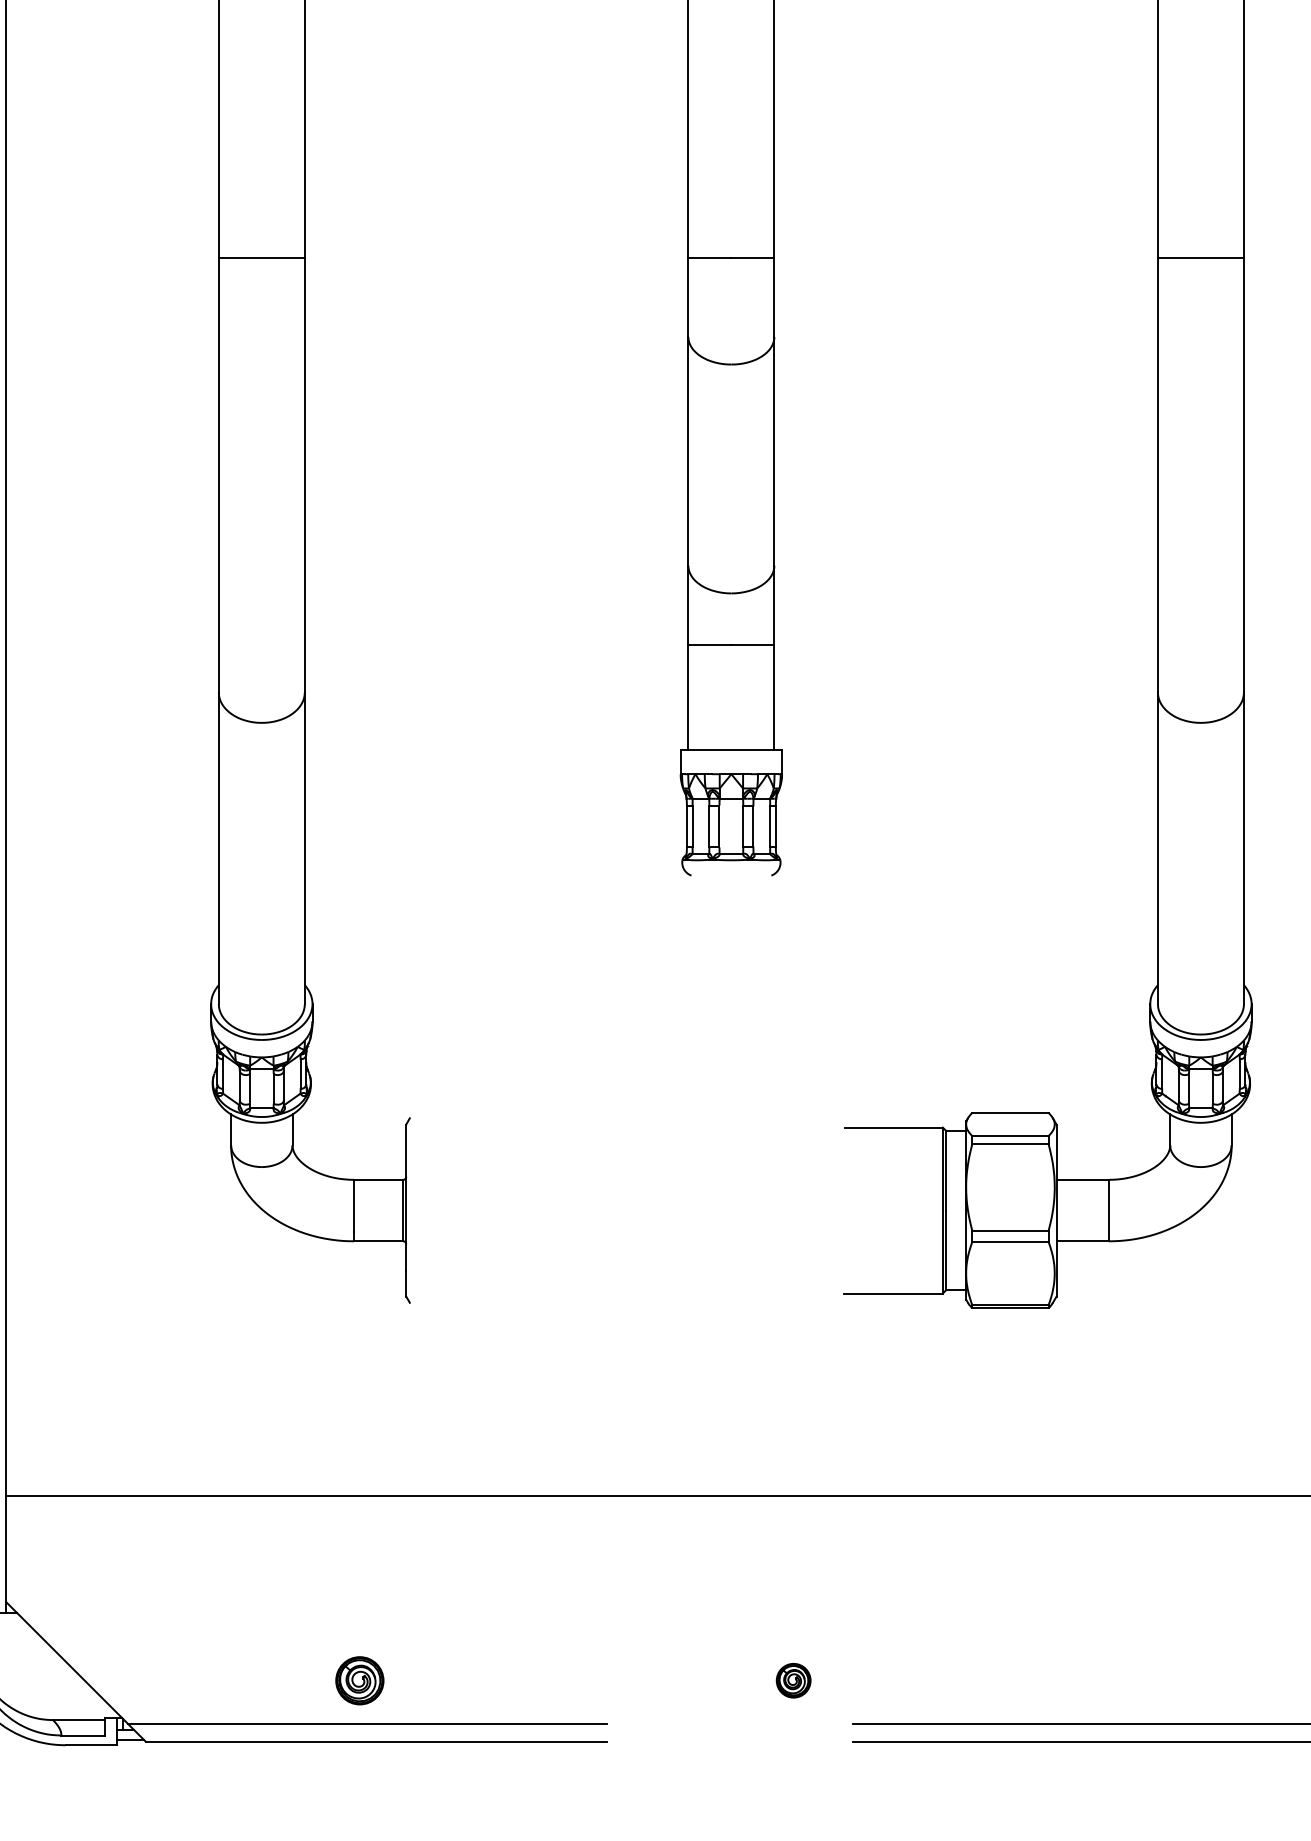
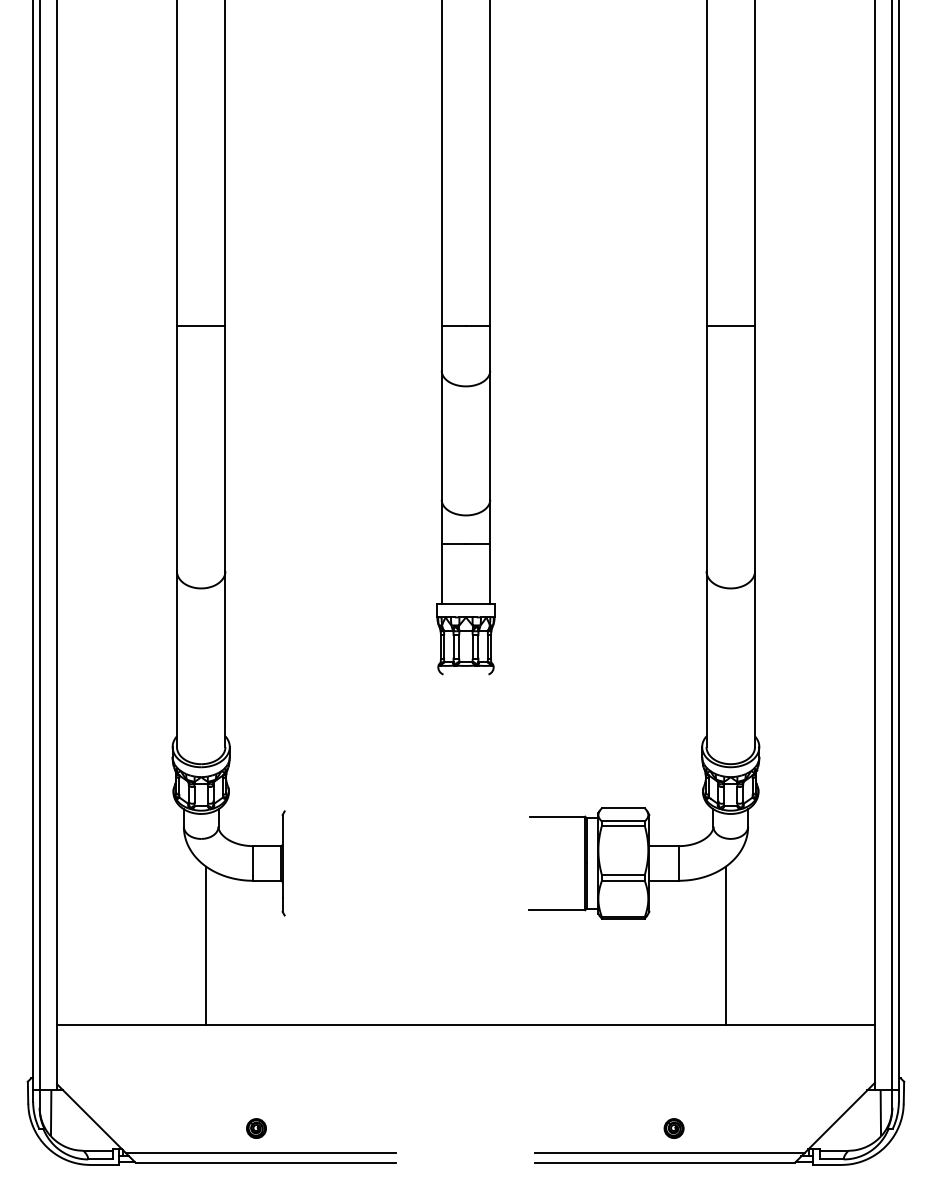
line: (271, 1356) -> (206, 945), added
line: (1191, 1356) -> (725, 945), added
part: (359, 1680) -> (256, 1128), size x0.71
part: (792, 1680) -> (673, 1128), moved

